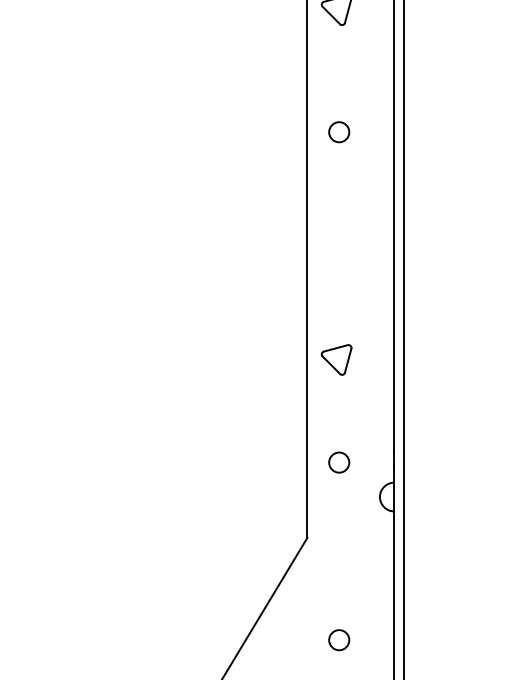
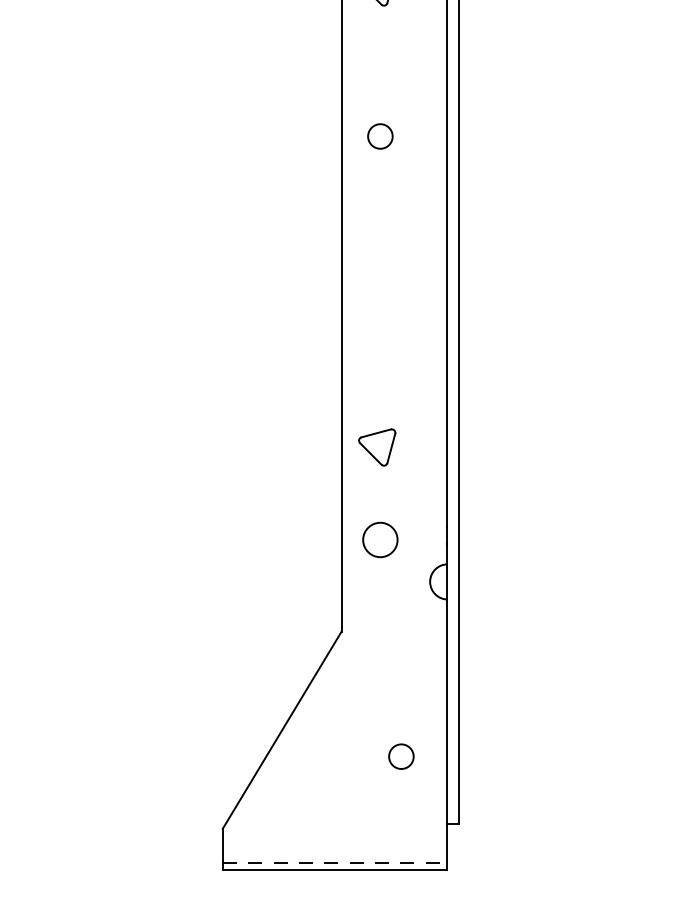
part: (336, 359) -> (377, 447), moved
circle: (339, 462) -> (380, 539), size x1.4
circle: (339, 640) -> (401, 756), moved

